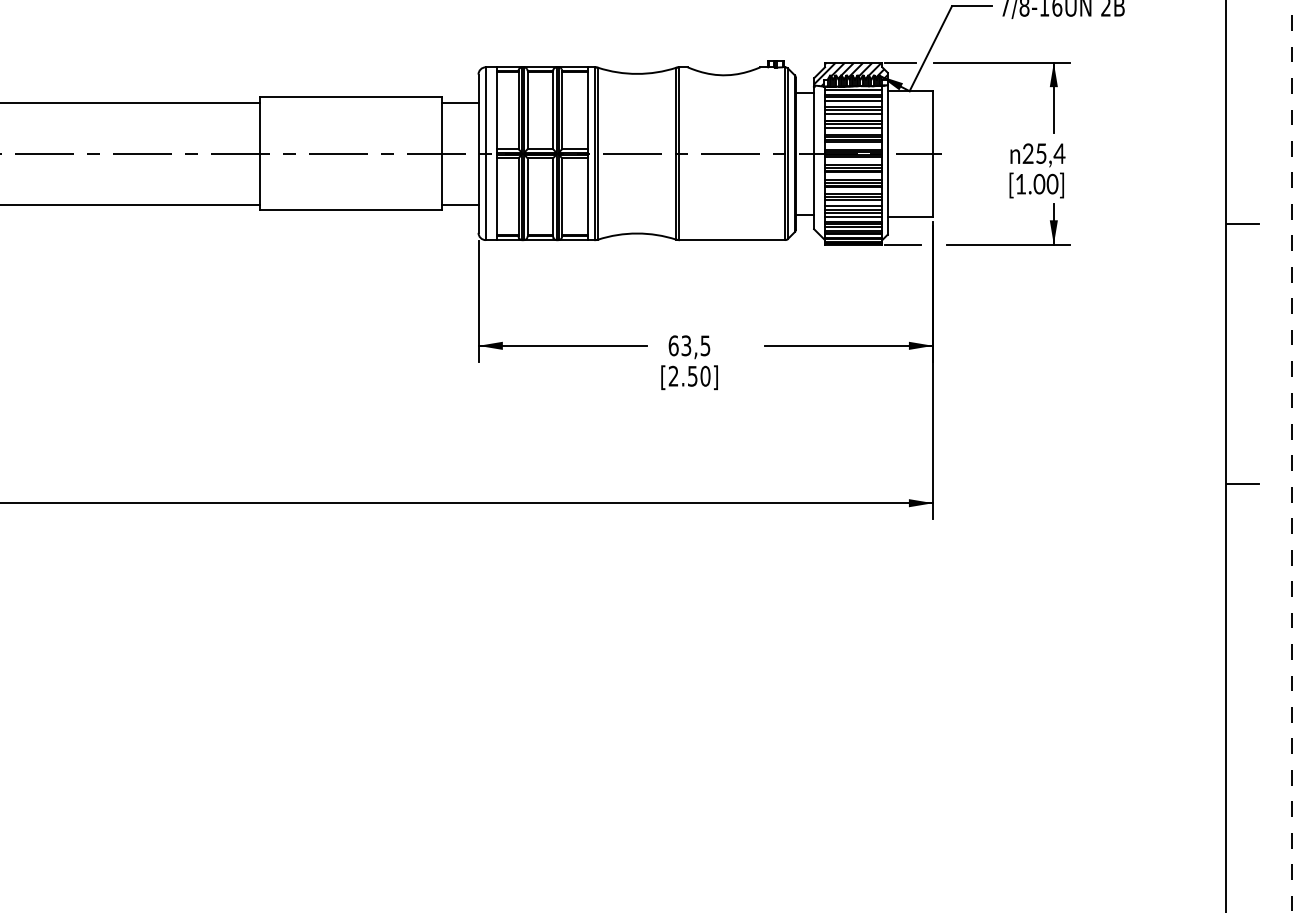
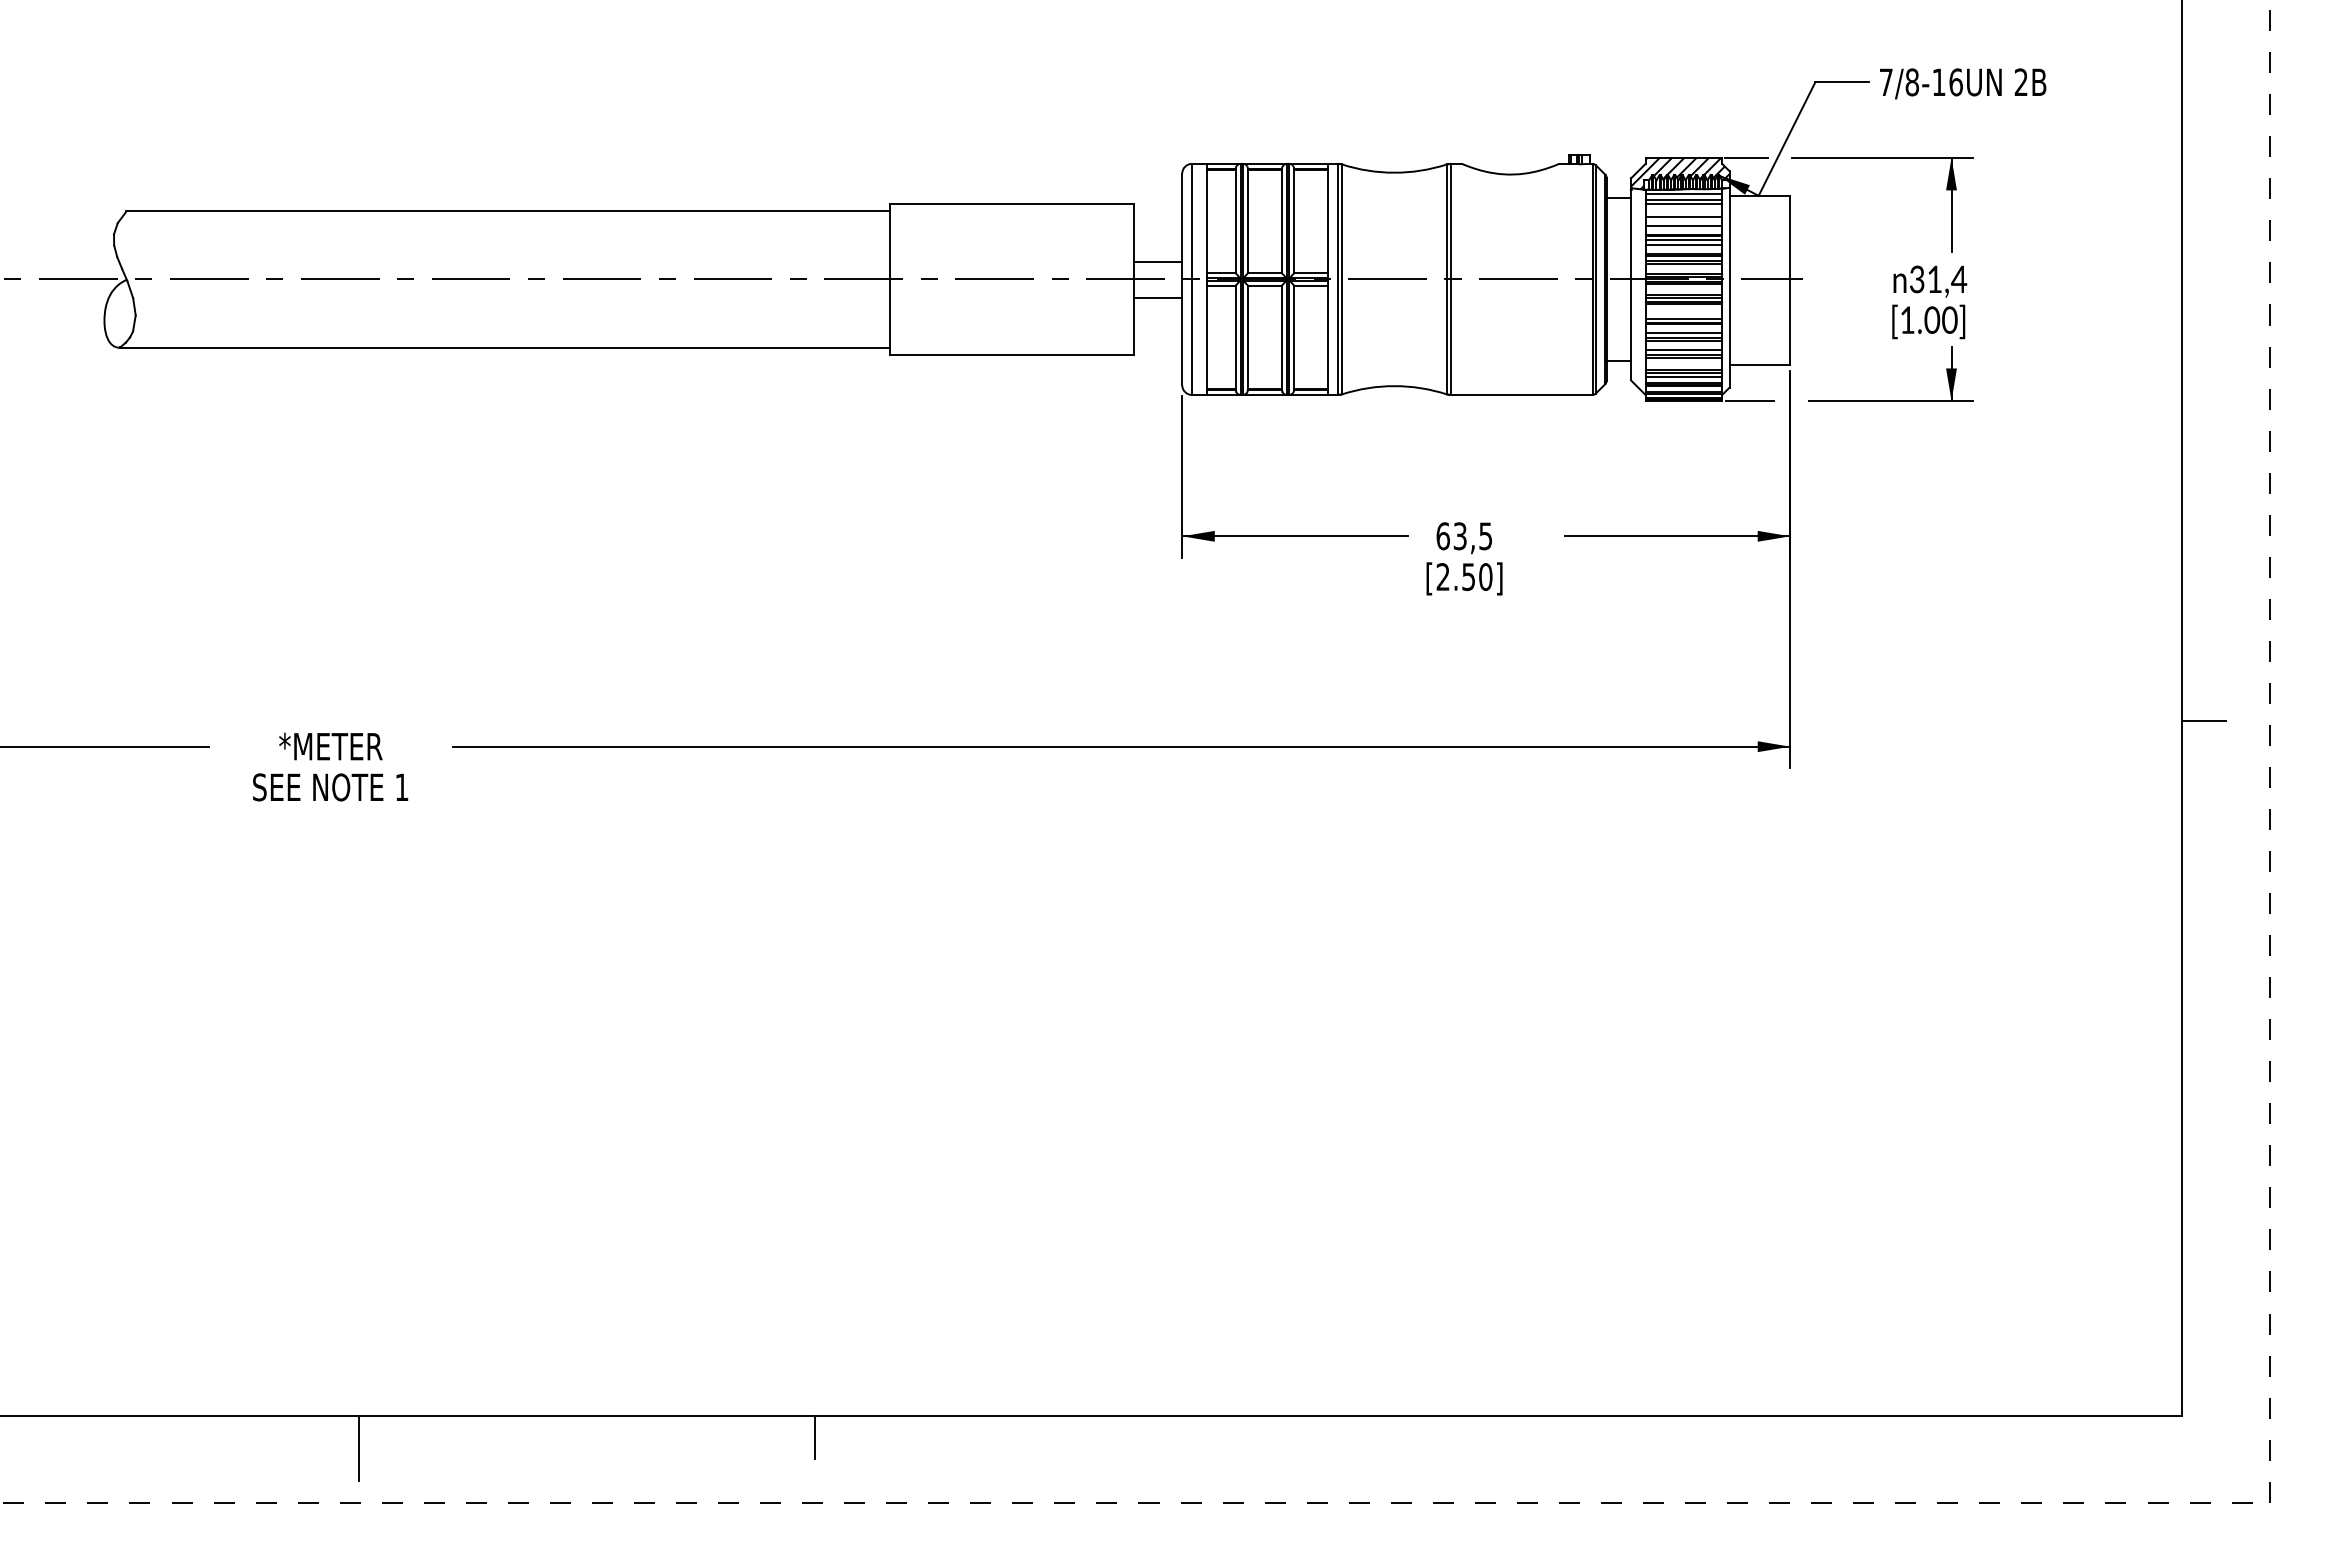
line: (853, 101) -> (1683, 209), removed
line: (459, 102) -> (1157, 262), moved
line: (853, 110) -> (1683, 221), removed
text: (1034, 153) -> (1925, 279), 25,4 -> 31,4
line: (853, 179) -> (1683, 314), removed
line: (459, 204) -> (1157, 297), moved
line: (853, 217) -> (1683, 364), removed
line: (1243, 224) -> (2204, 373), removed

